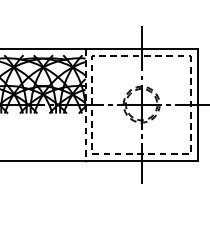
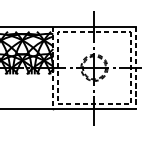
line: (197, 105) -> (135, 68), solid -> dashed

